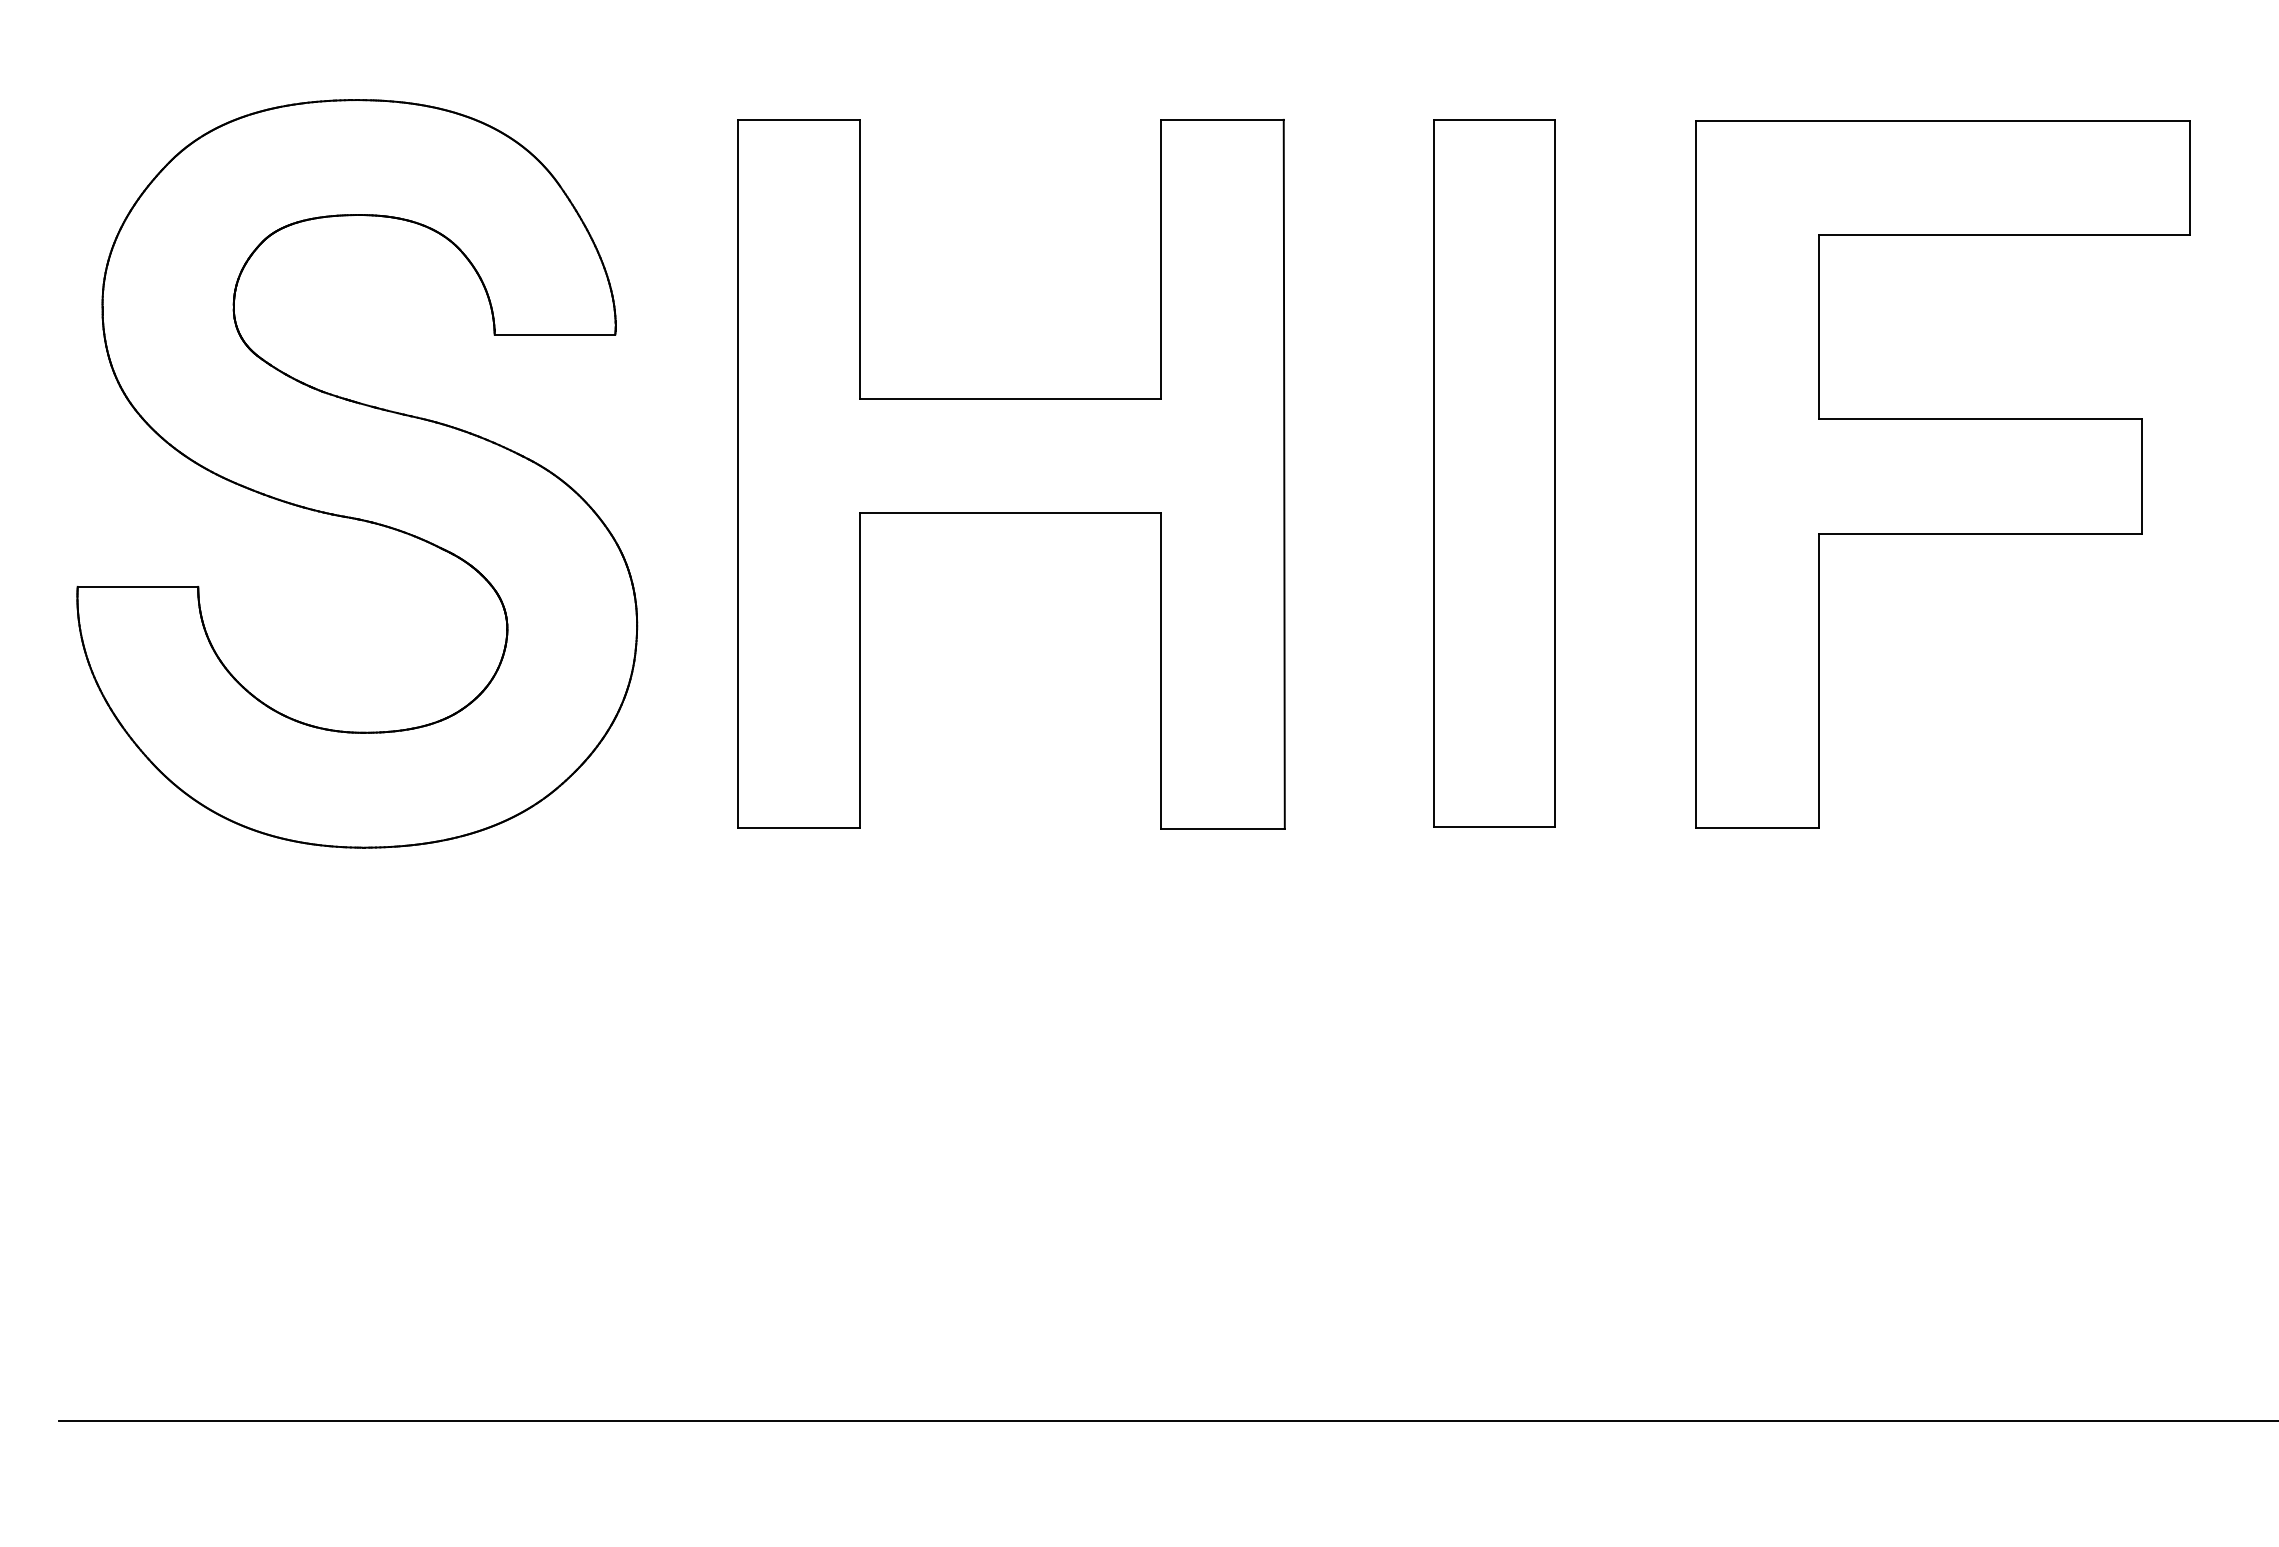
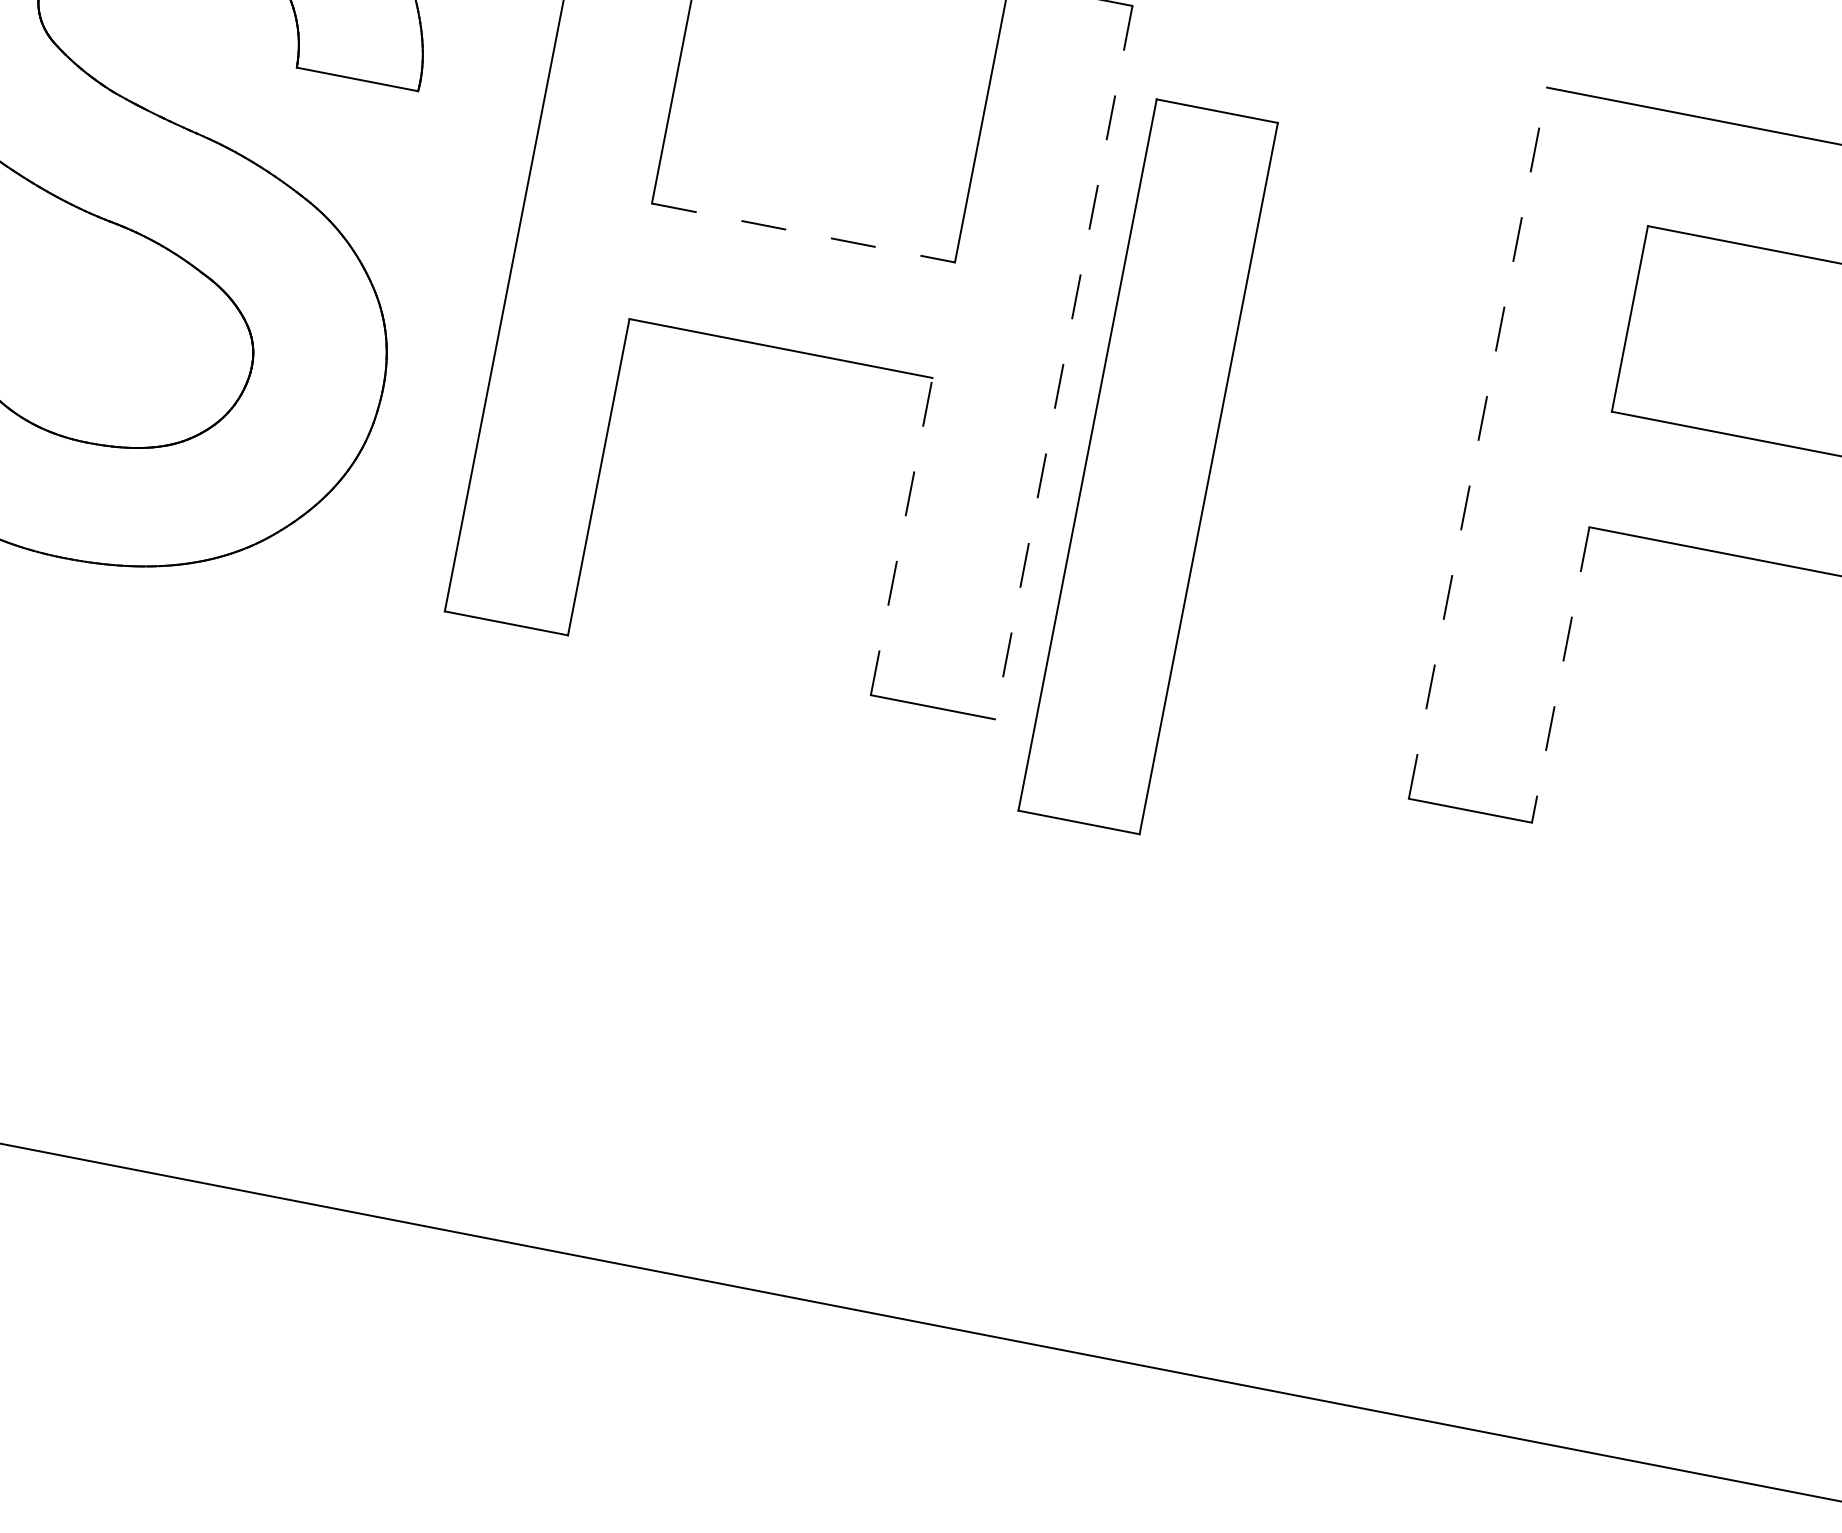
line: (1010, 398) -> (803, 232), solid -> dashed
part: (1494, 473) -> (1148, 466), moved
line: (1284, 474) -> (1063, 362), solid -> dashed
line: (1696, 474) -> (1478, 443), solid -> dashed
line: (1161, 671) -> (901, 536), solid -> dashed
line: (1818, 681) -> (1560, 675), solid -> dashed

